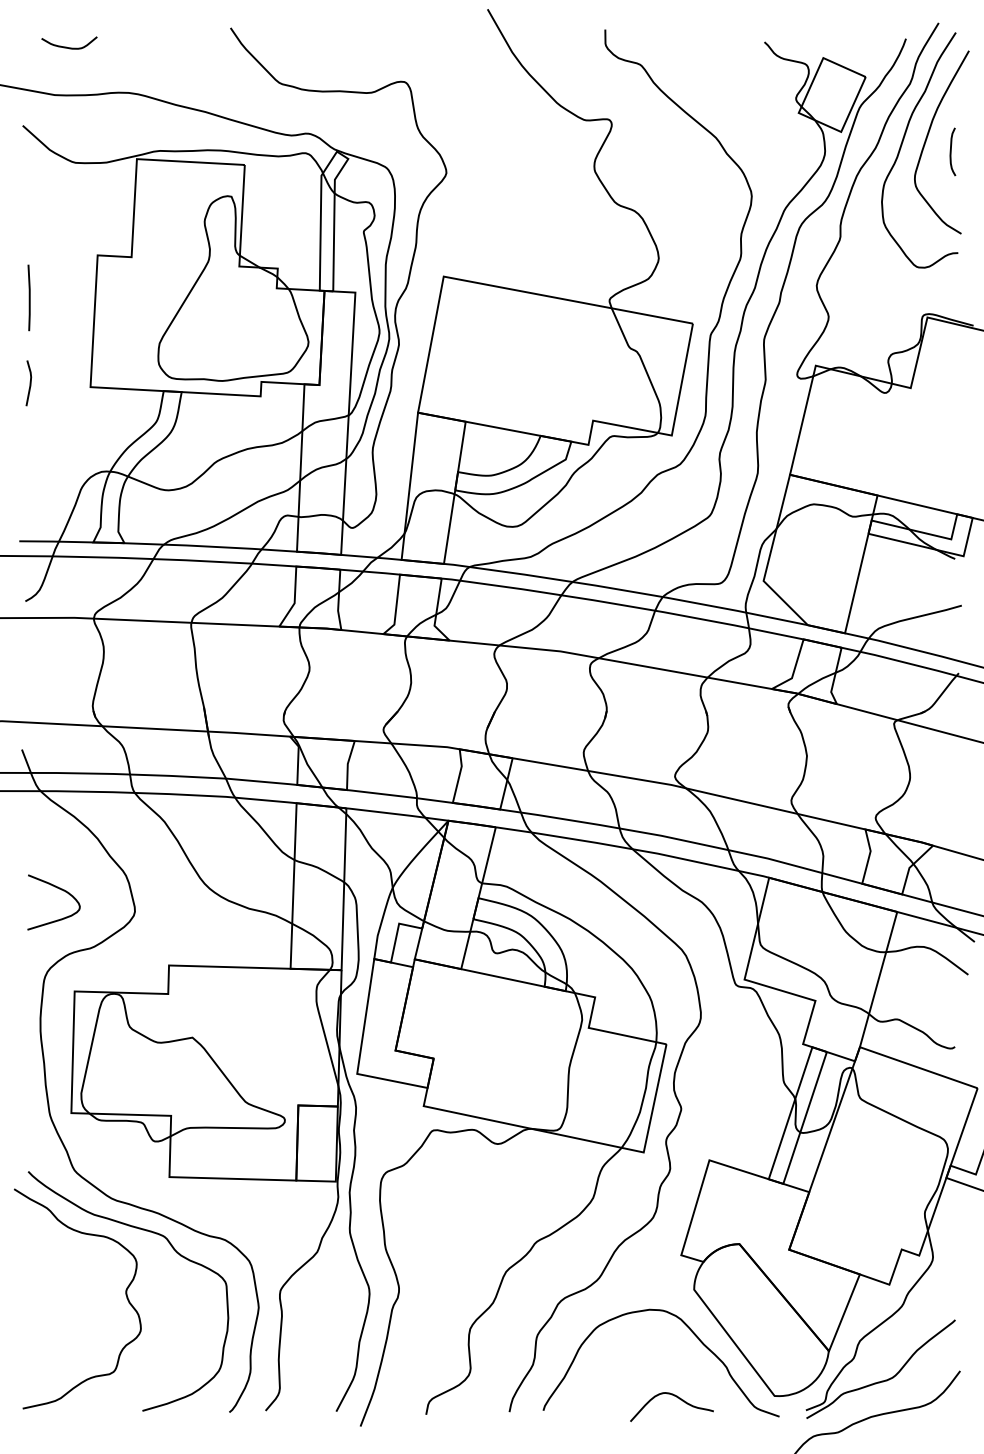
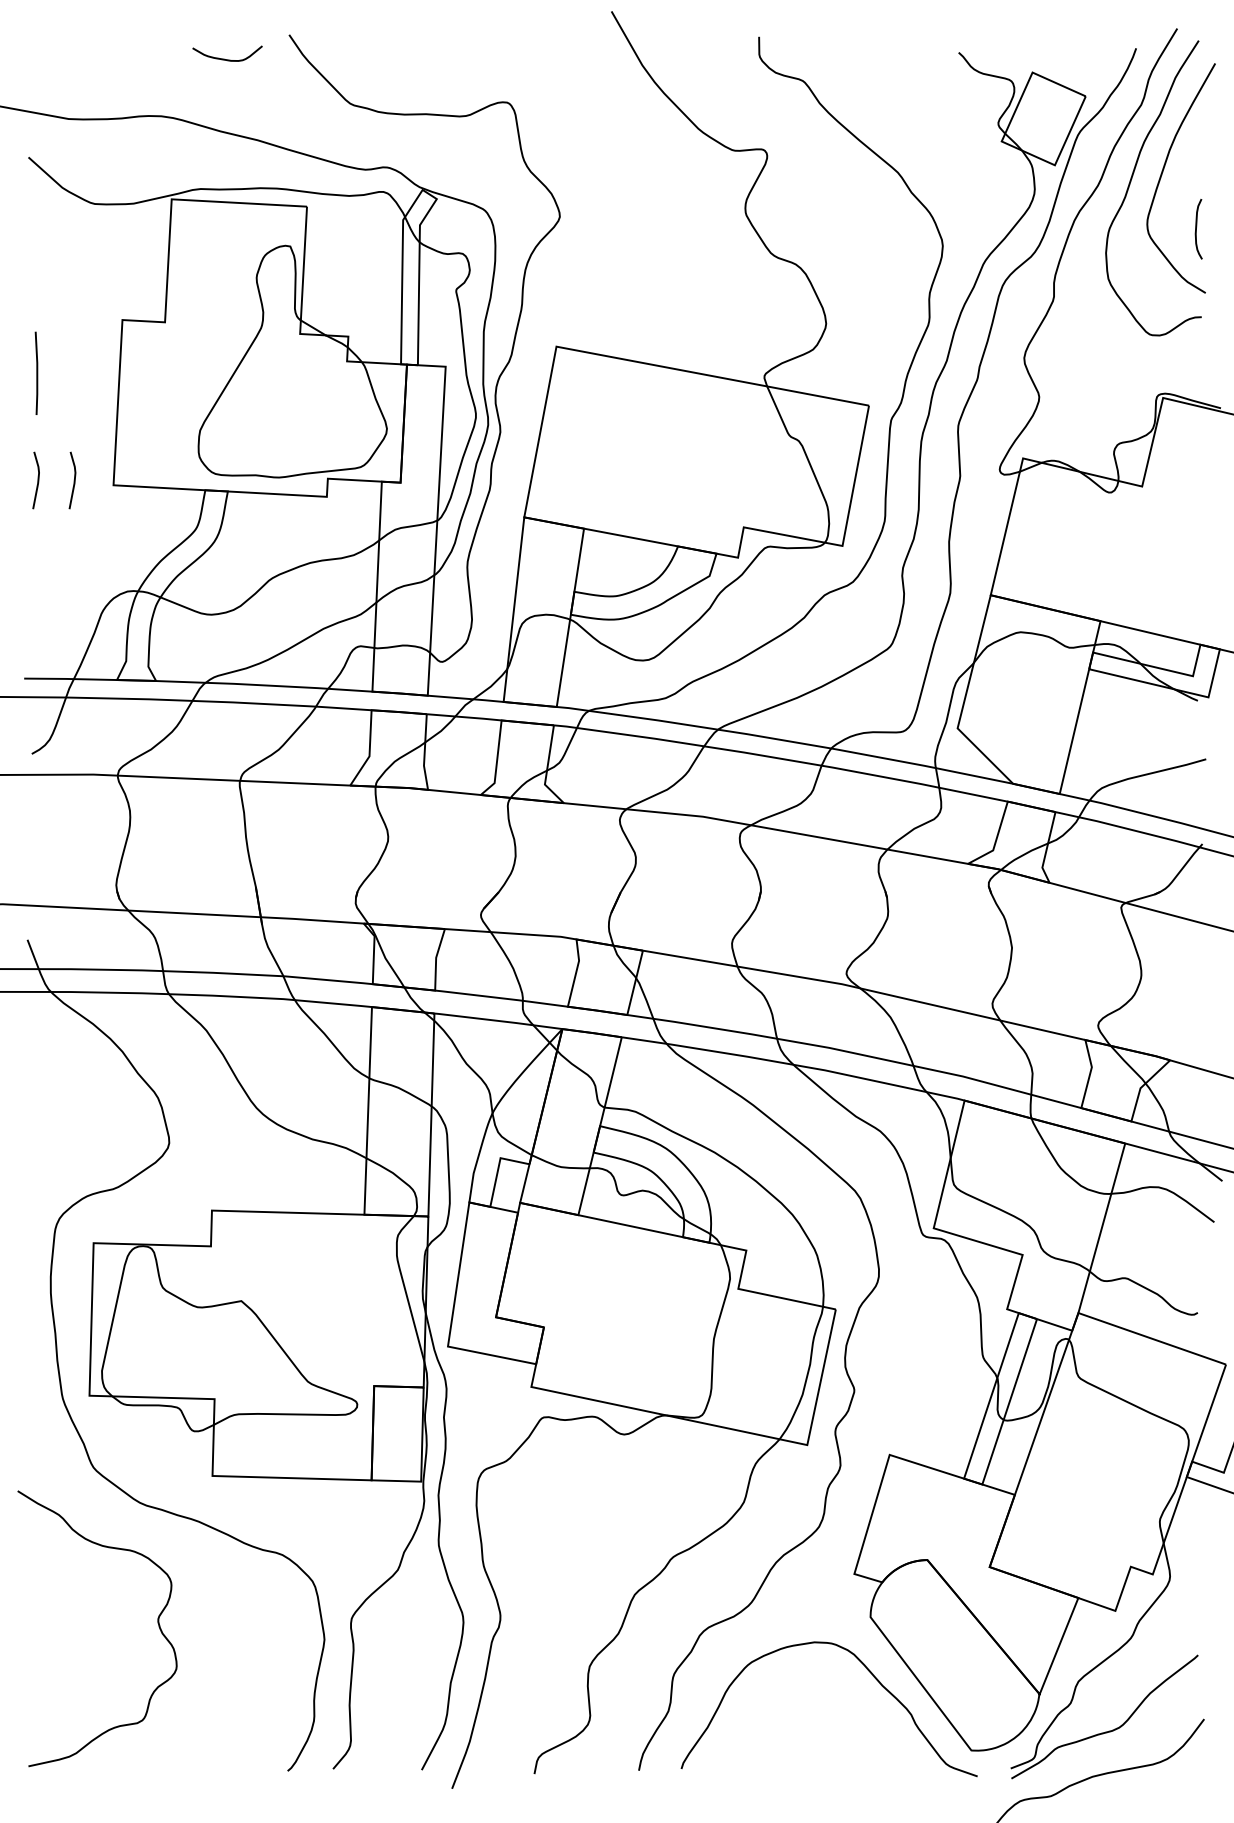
curve: (66, 46) -> (223, 58), moved
curve: (951, 151) -> (1197, 228), moved
line: (58, 383) -> (73, 480), added
curve: (59, 889) -> (74, 1115), removed
curve: (175, 1252) -> (220, 1570), removed
curve: (677, 1398) -> (849, 1753), removed

